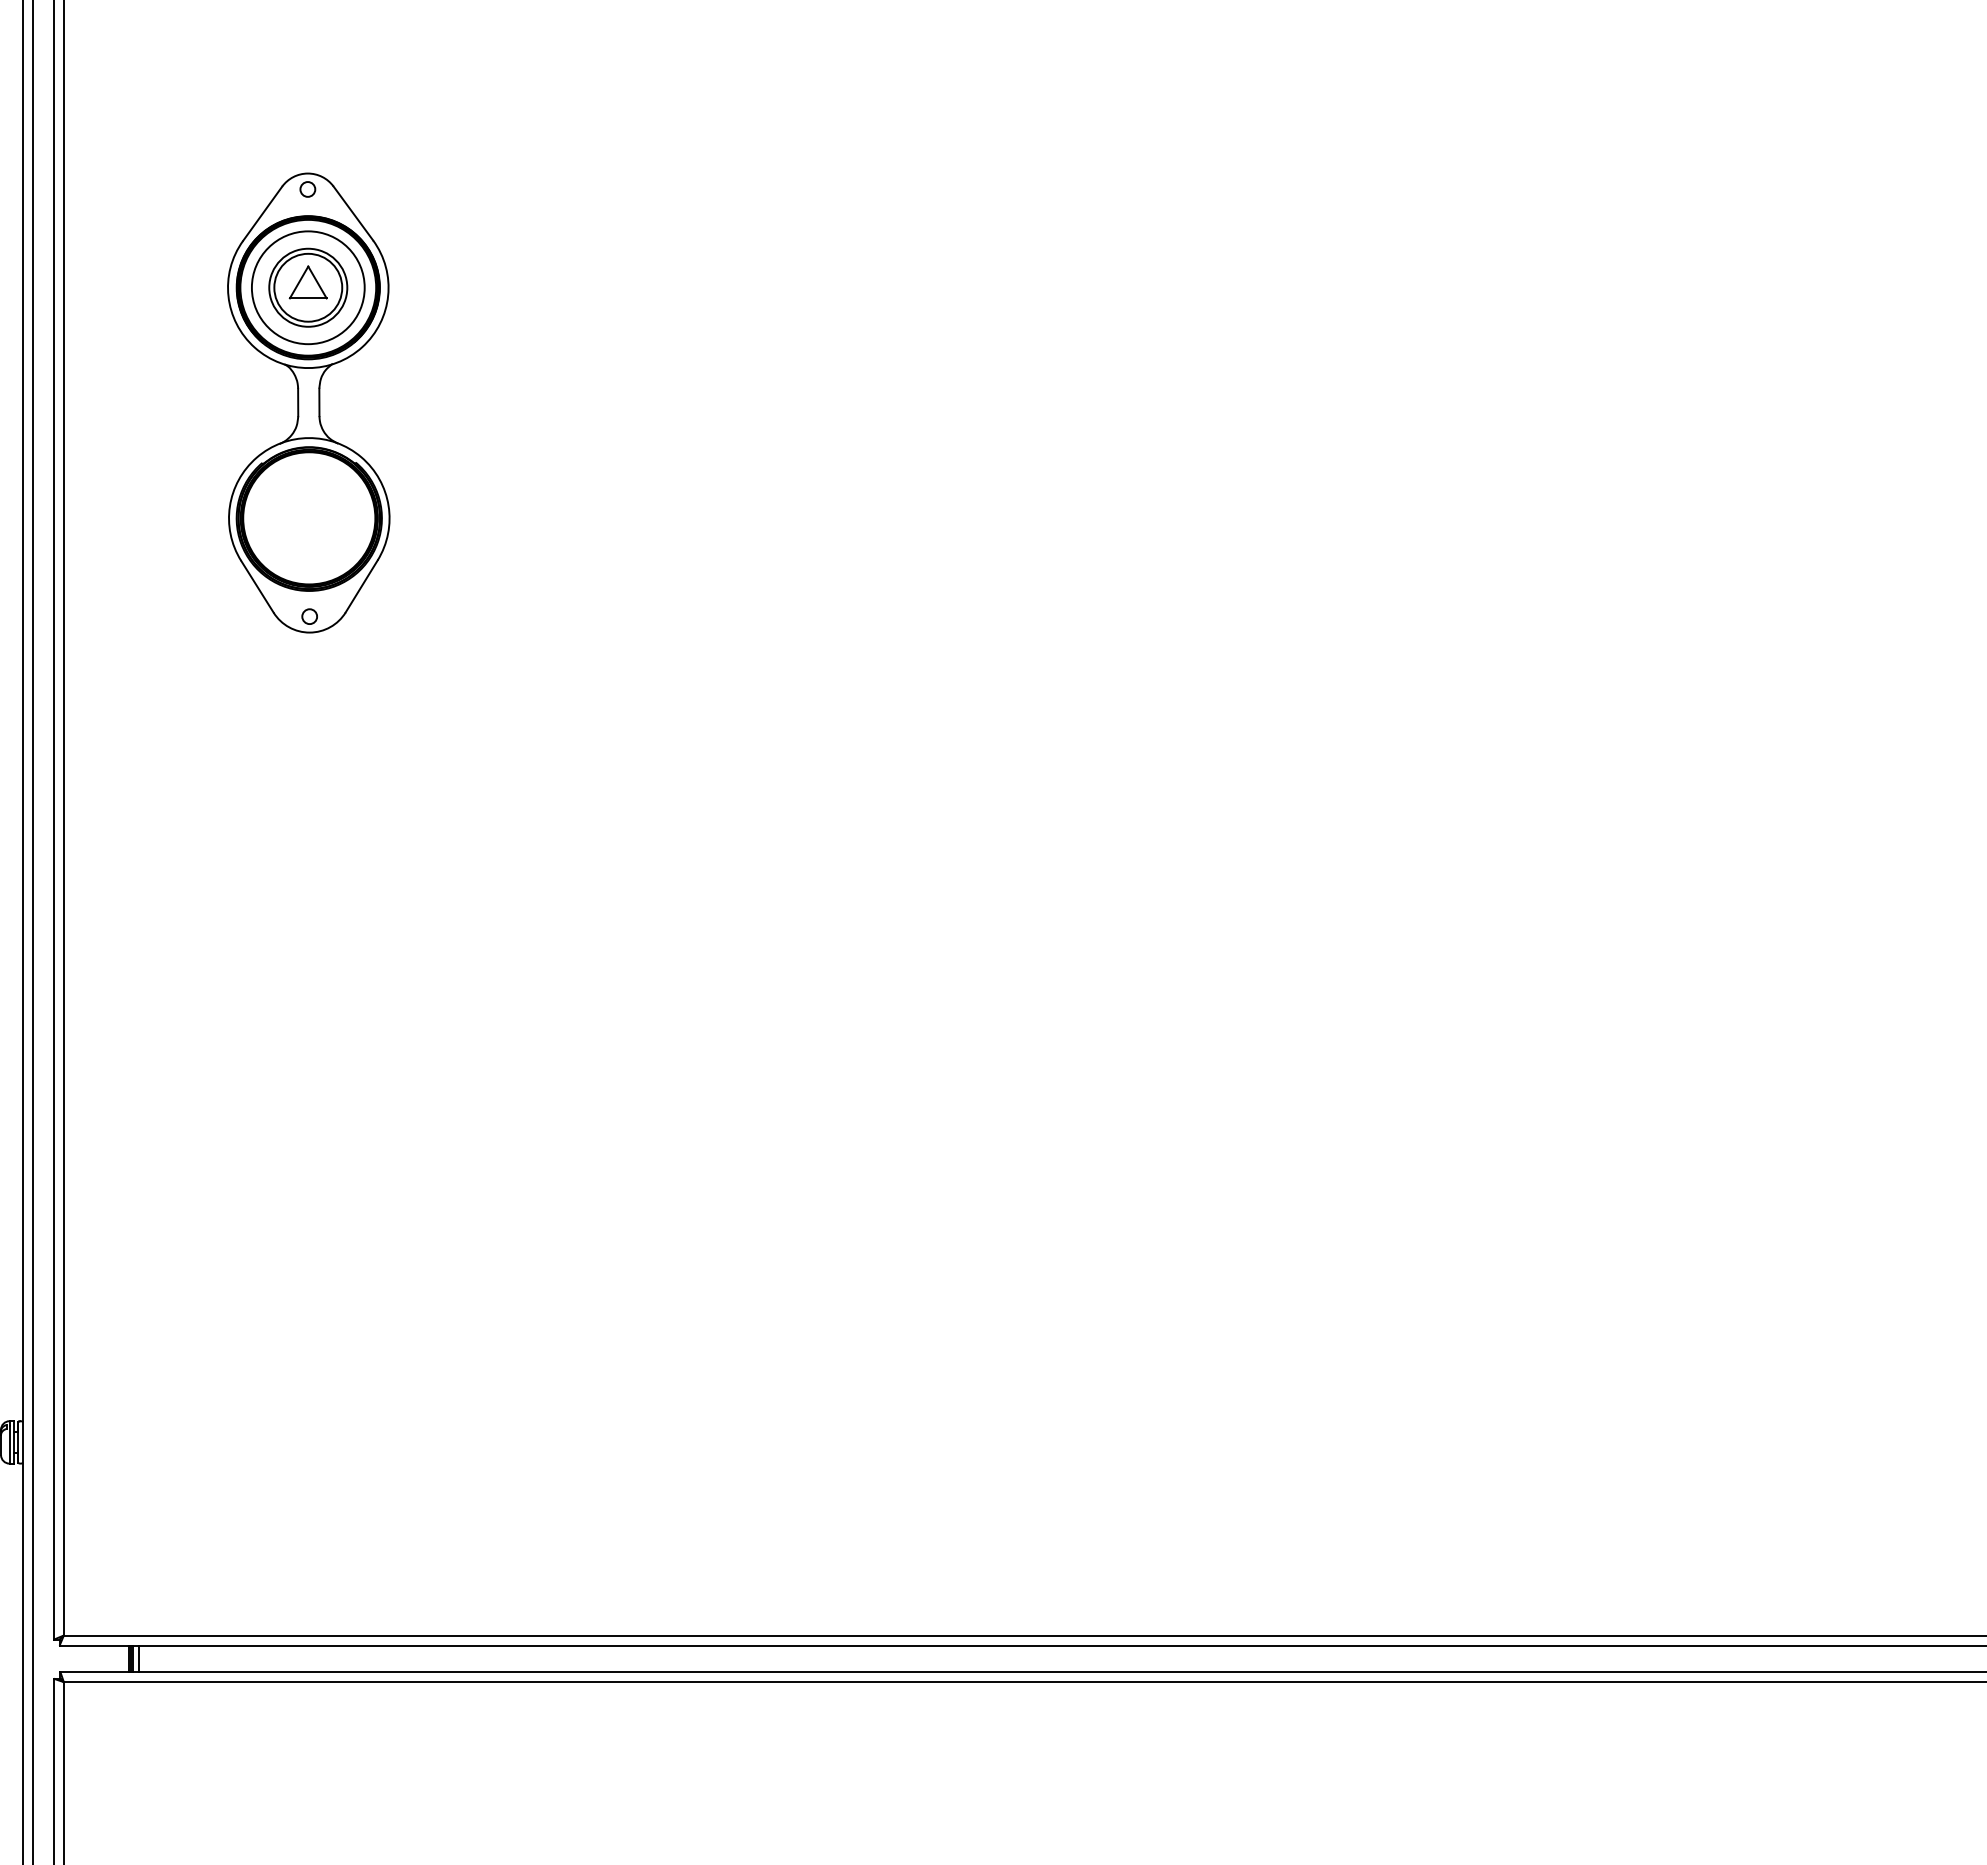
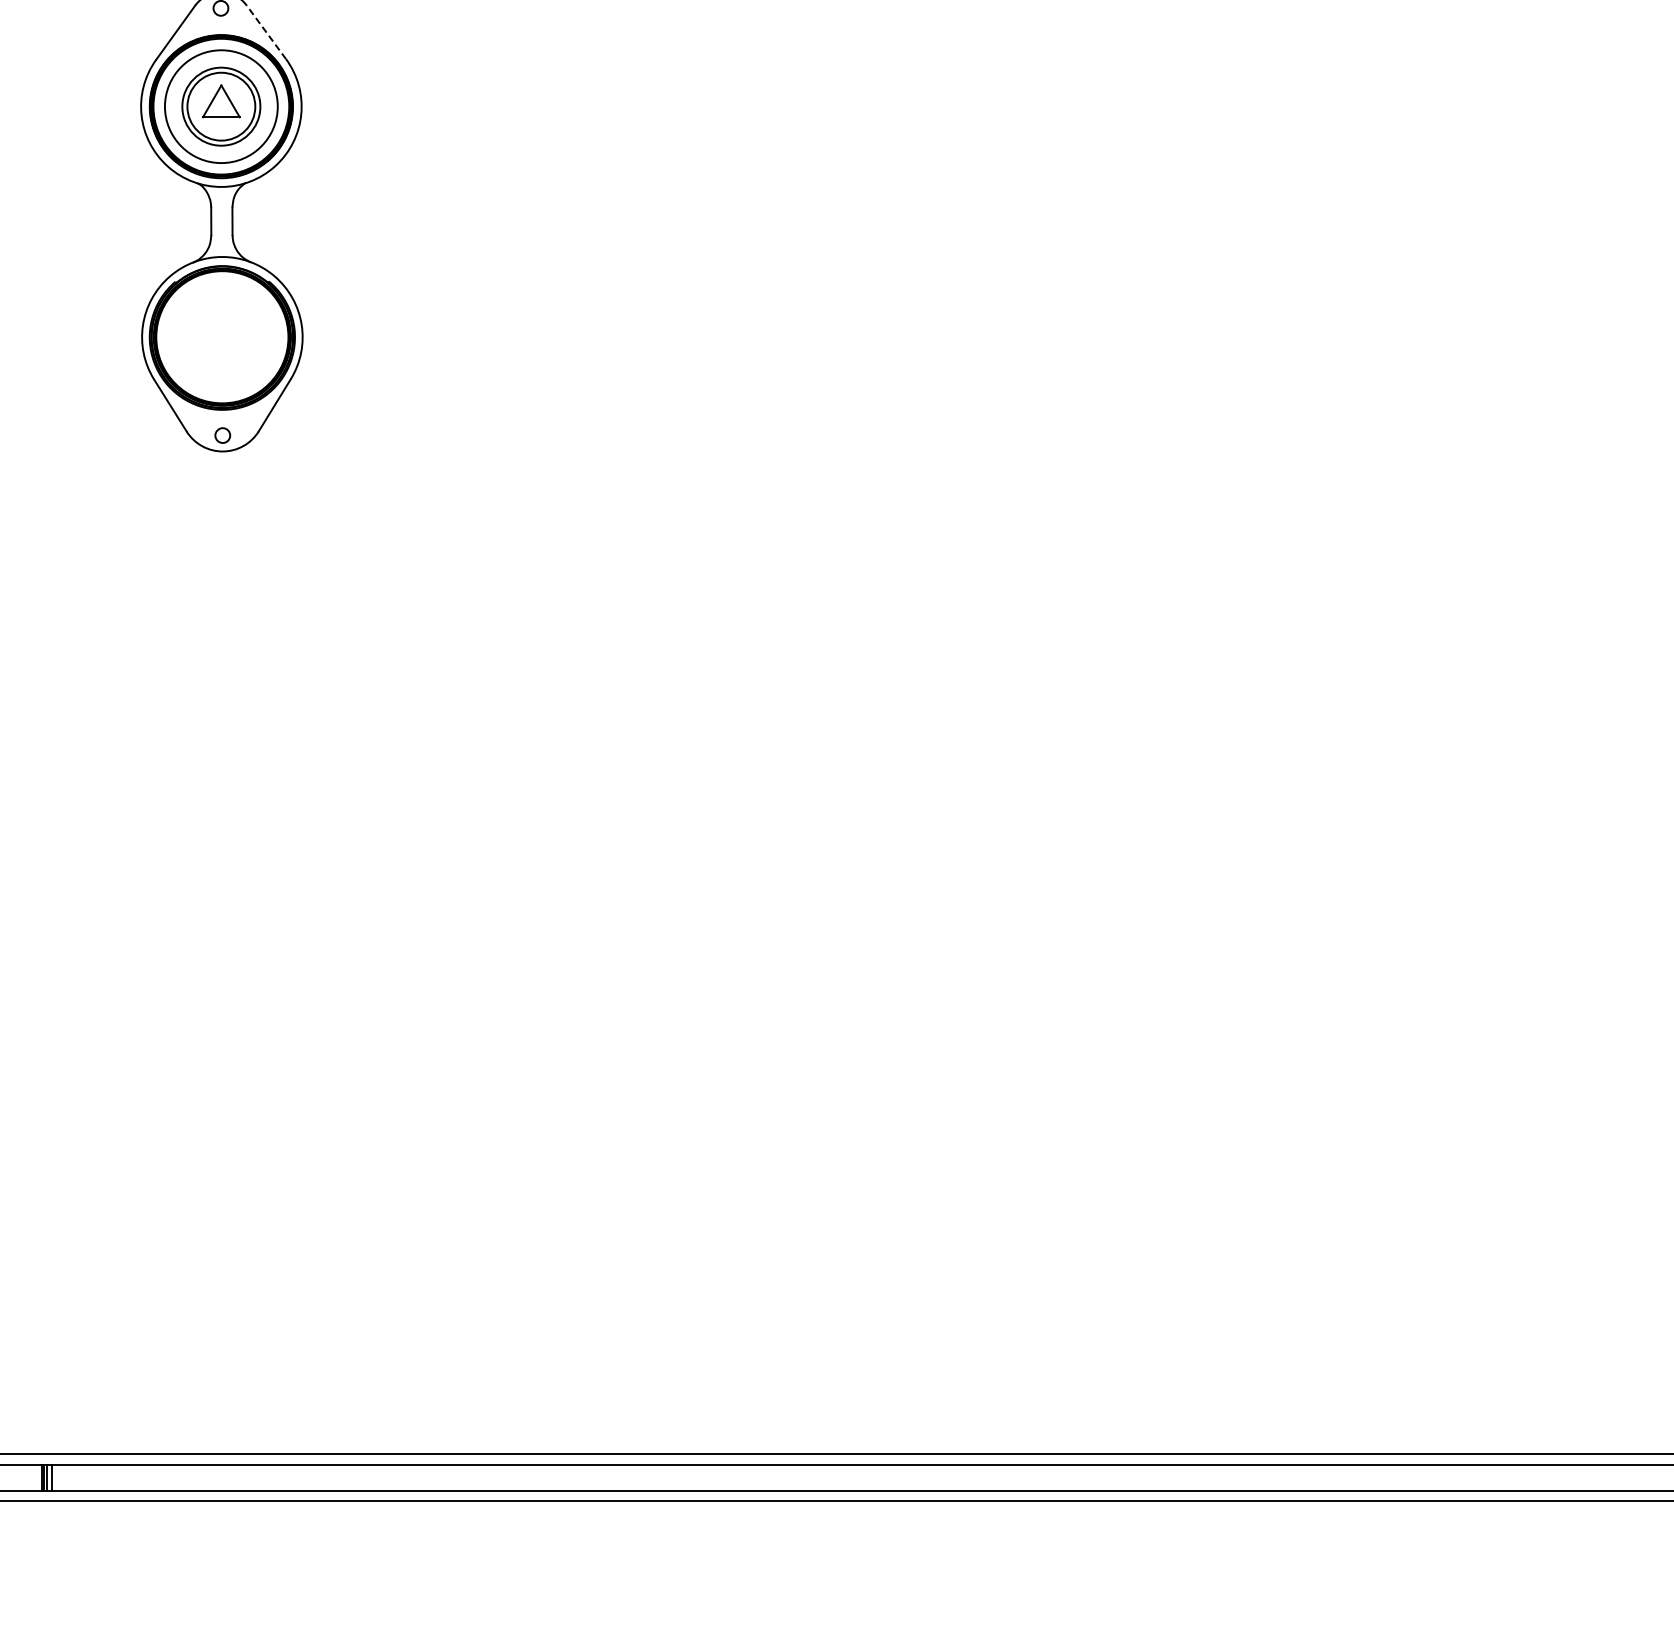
line: (353, 213) -> (266, 32), solid -> dashed

